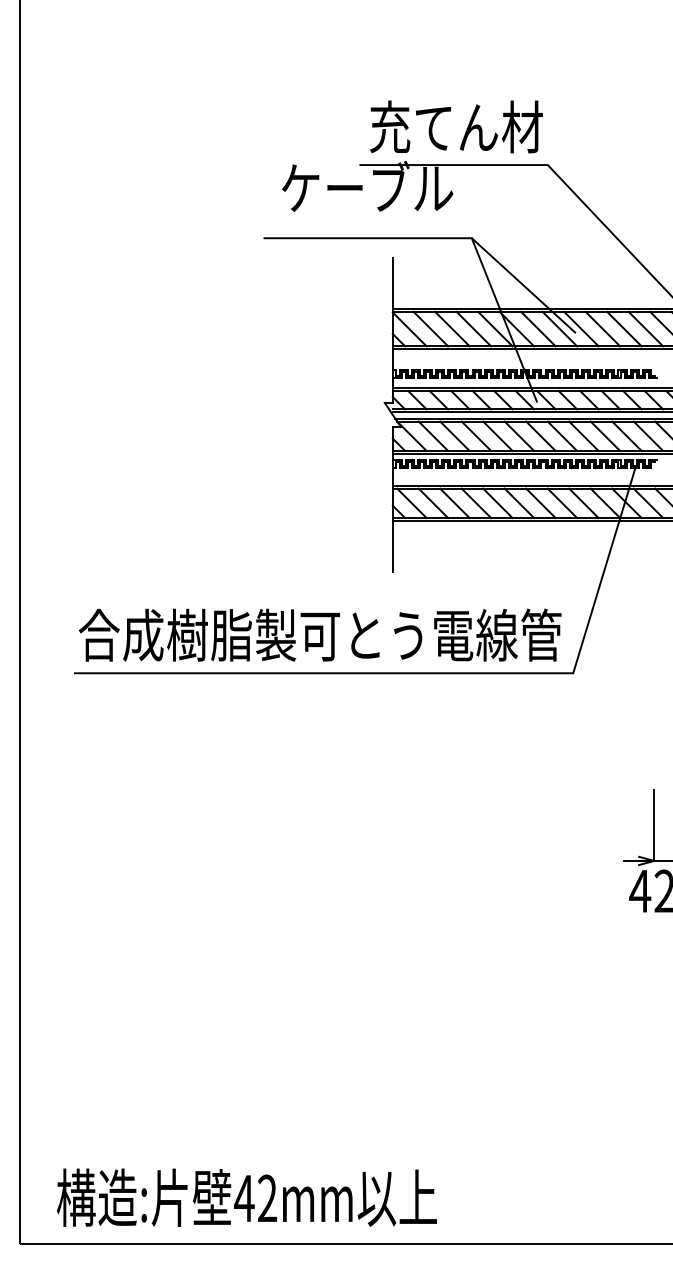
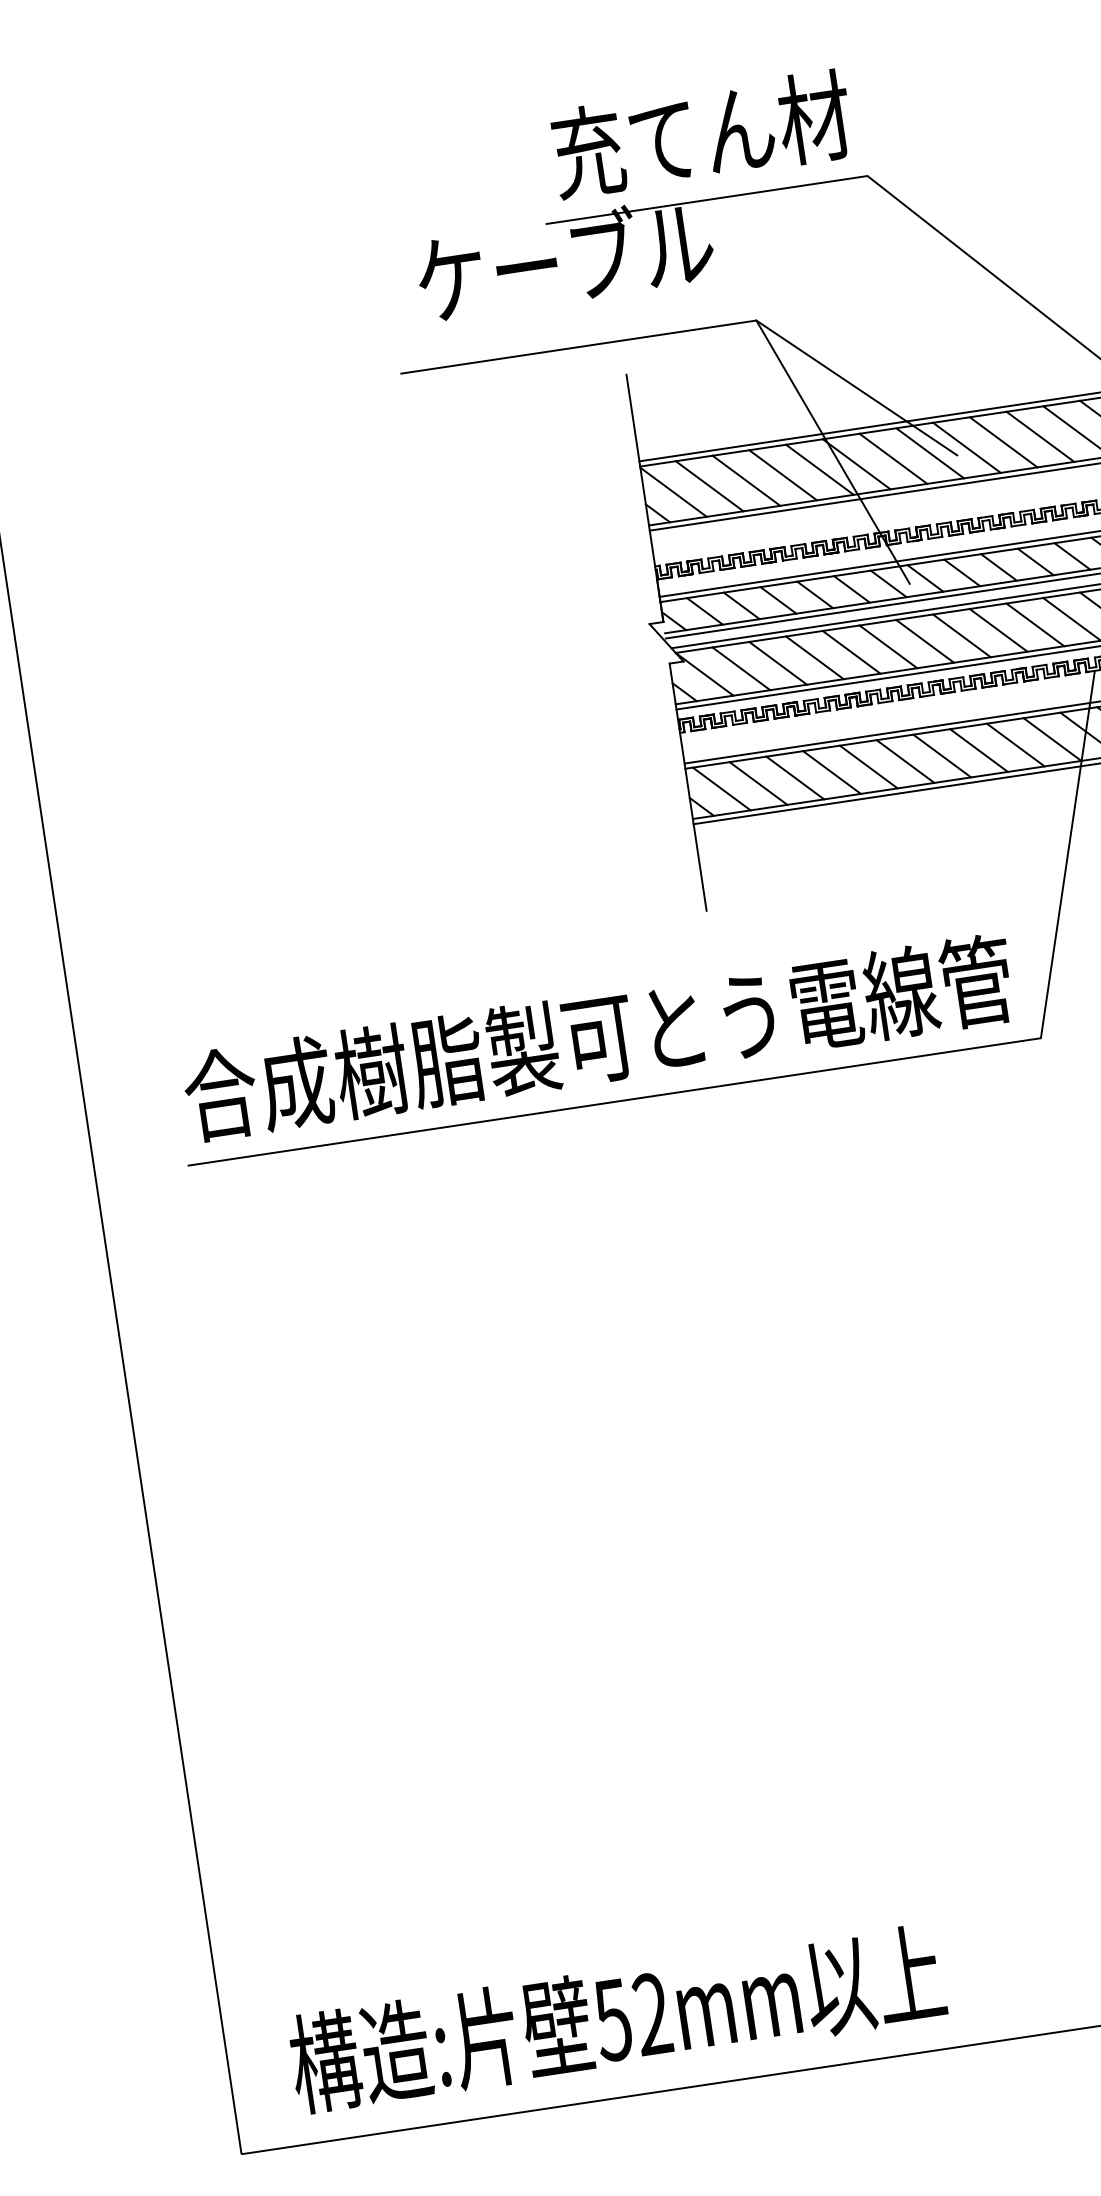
text: (244, 1198) -> (613, 2019), 42mm -> 52mm

